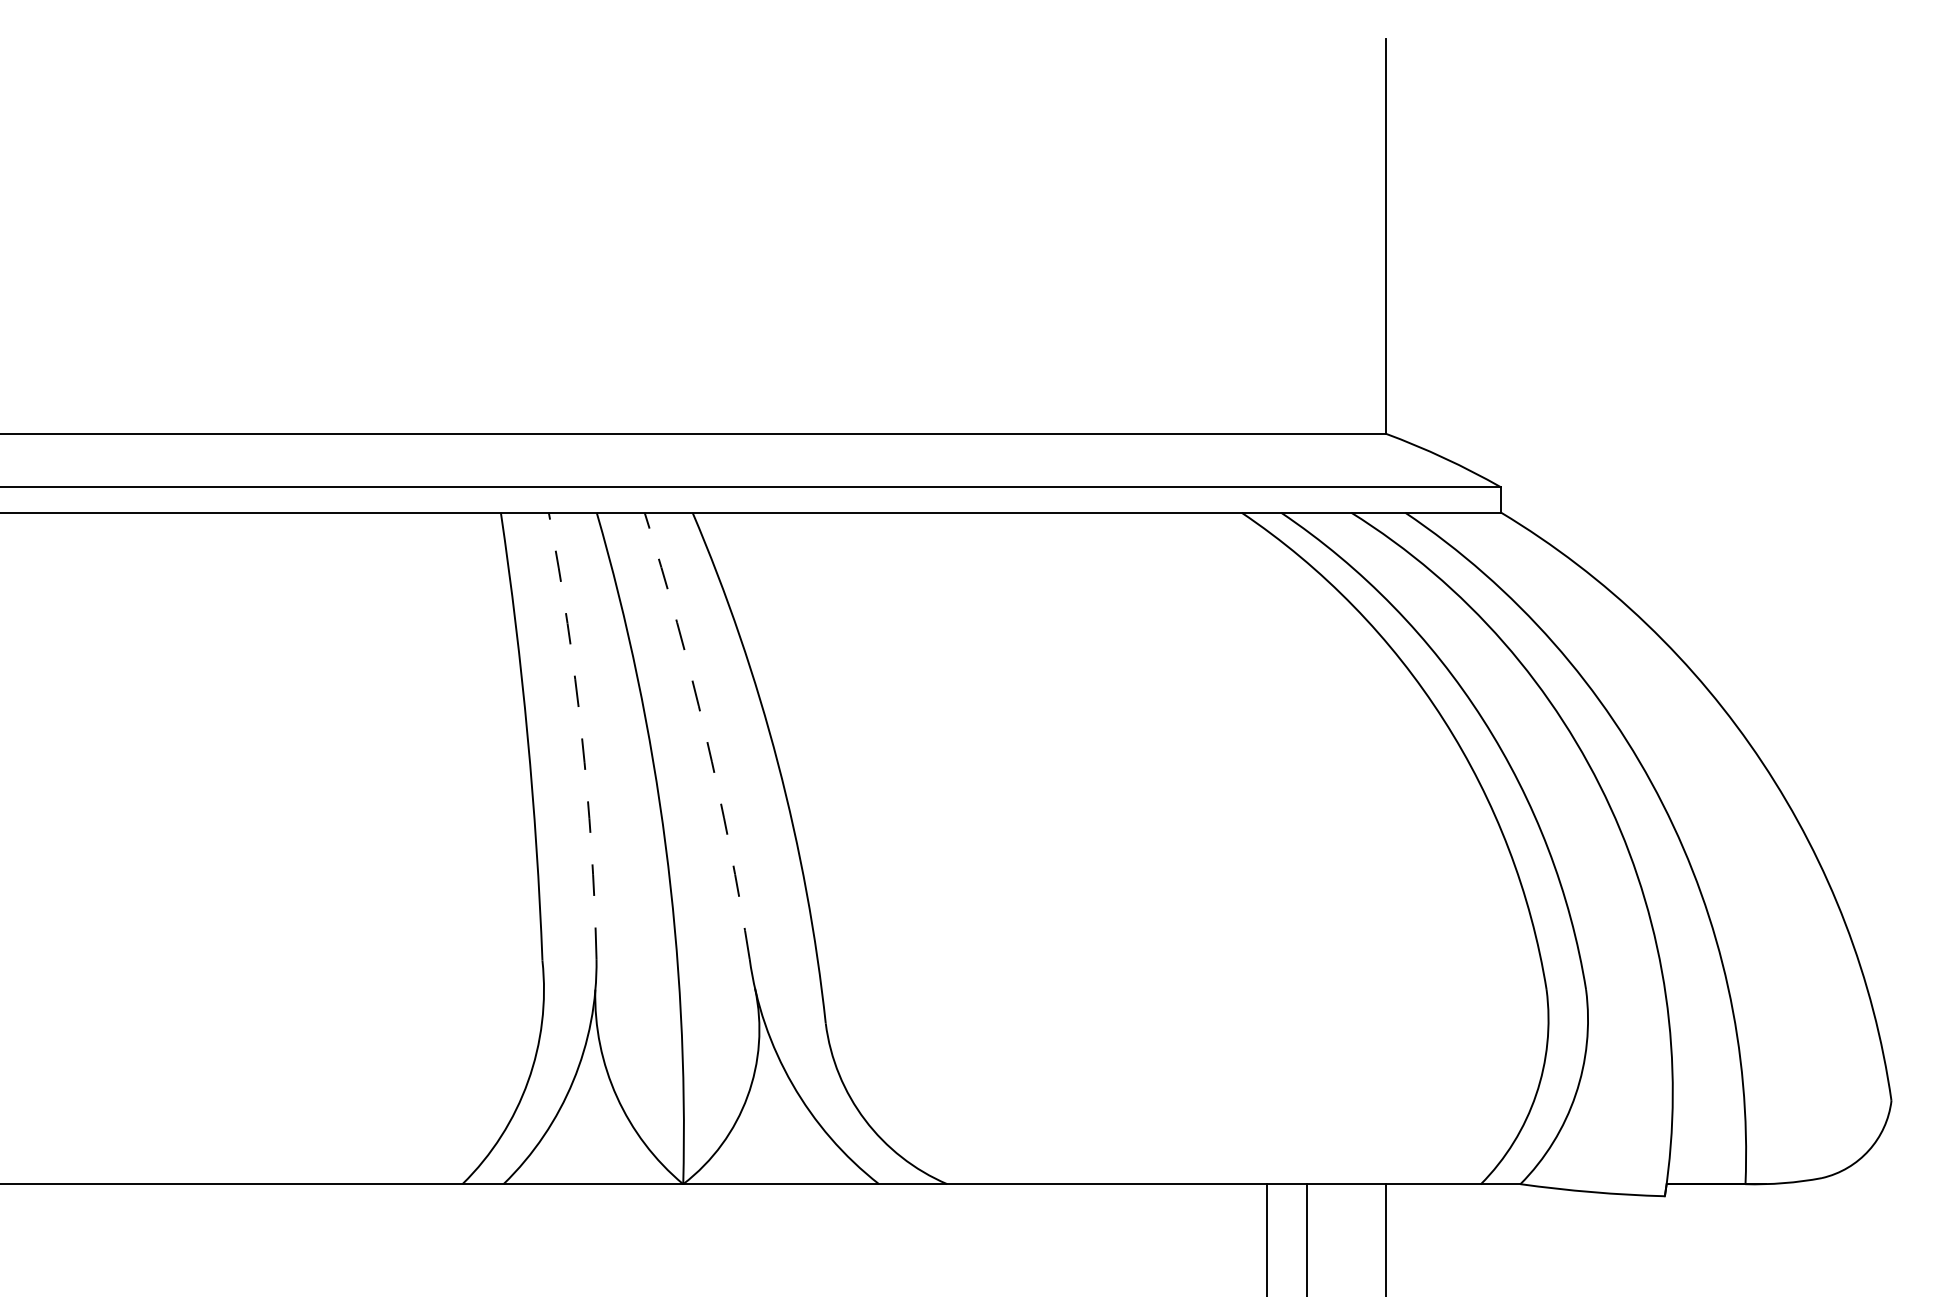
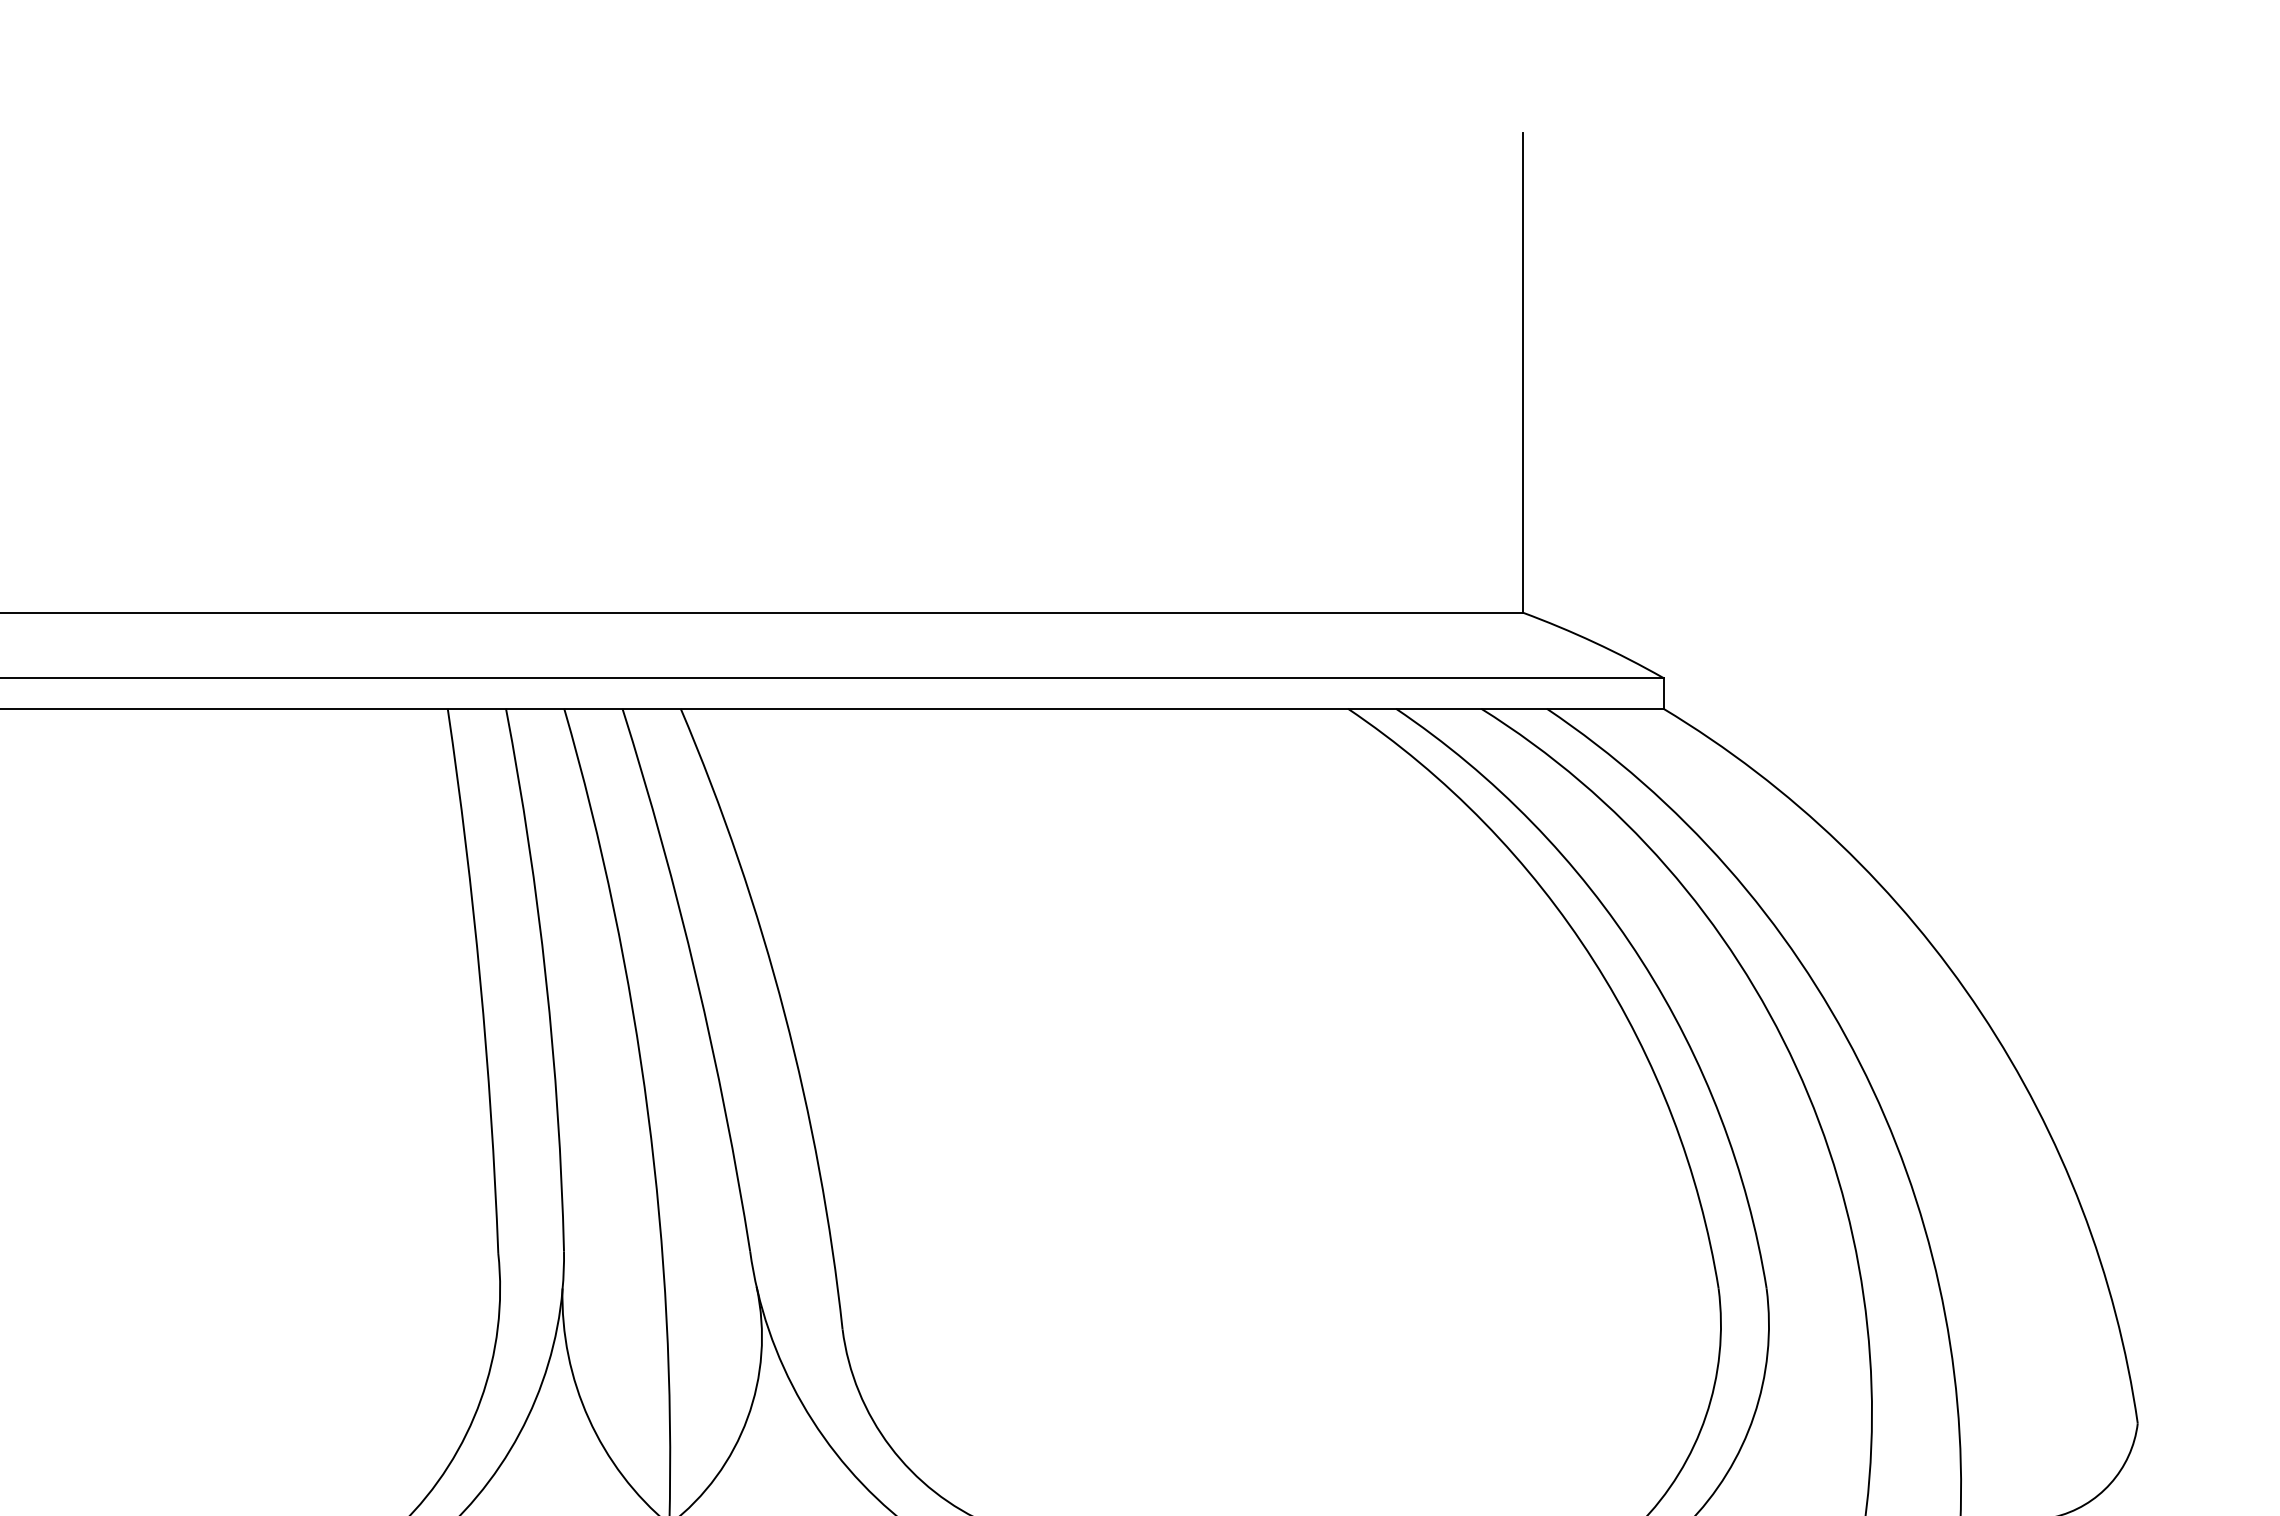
arc: (705, 733) -> (696, 977), dashed -> solid
arc: (581, 734) -> (545, 978), dashed -> solid

